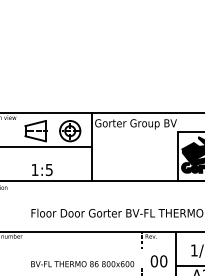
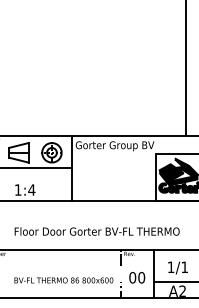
text: (48, 169) -> (31, 189), 1:5 -> 1:4

